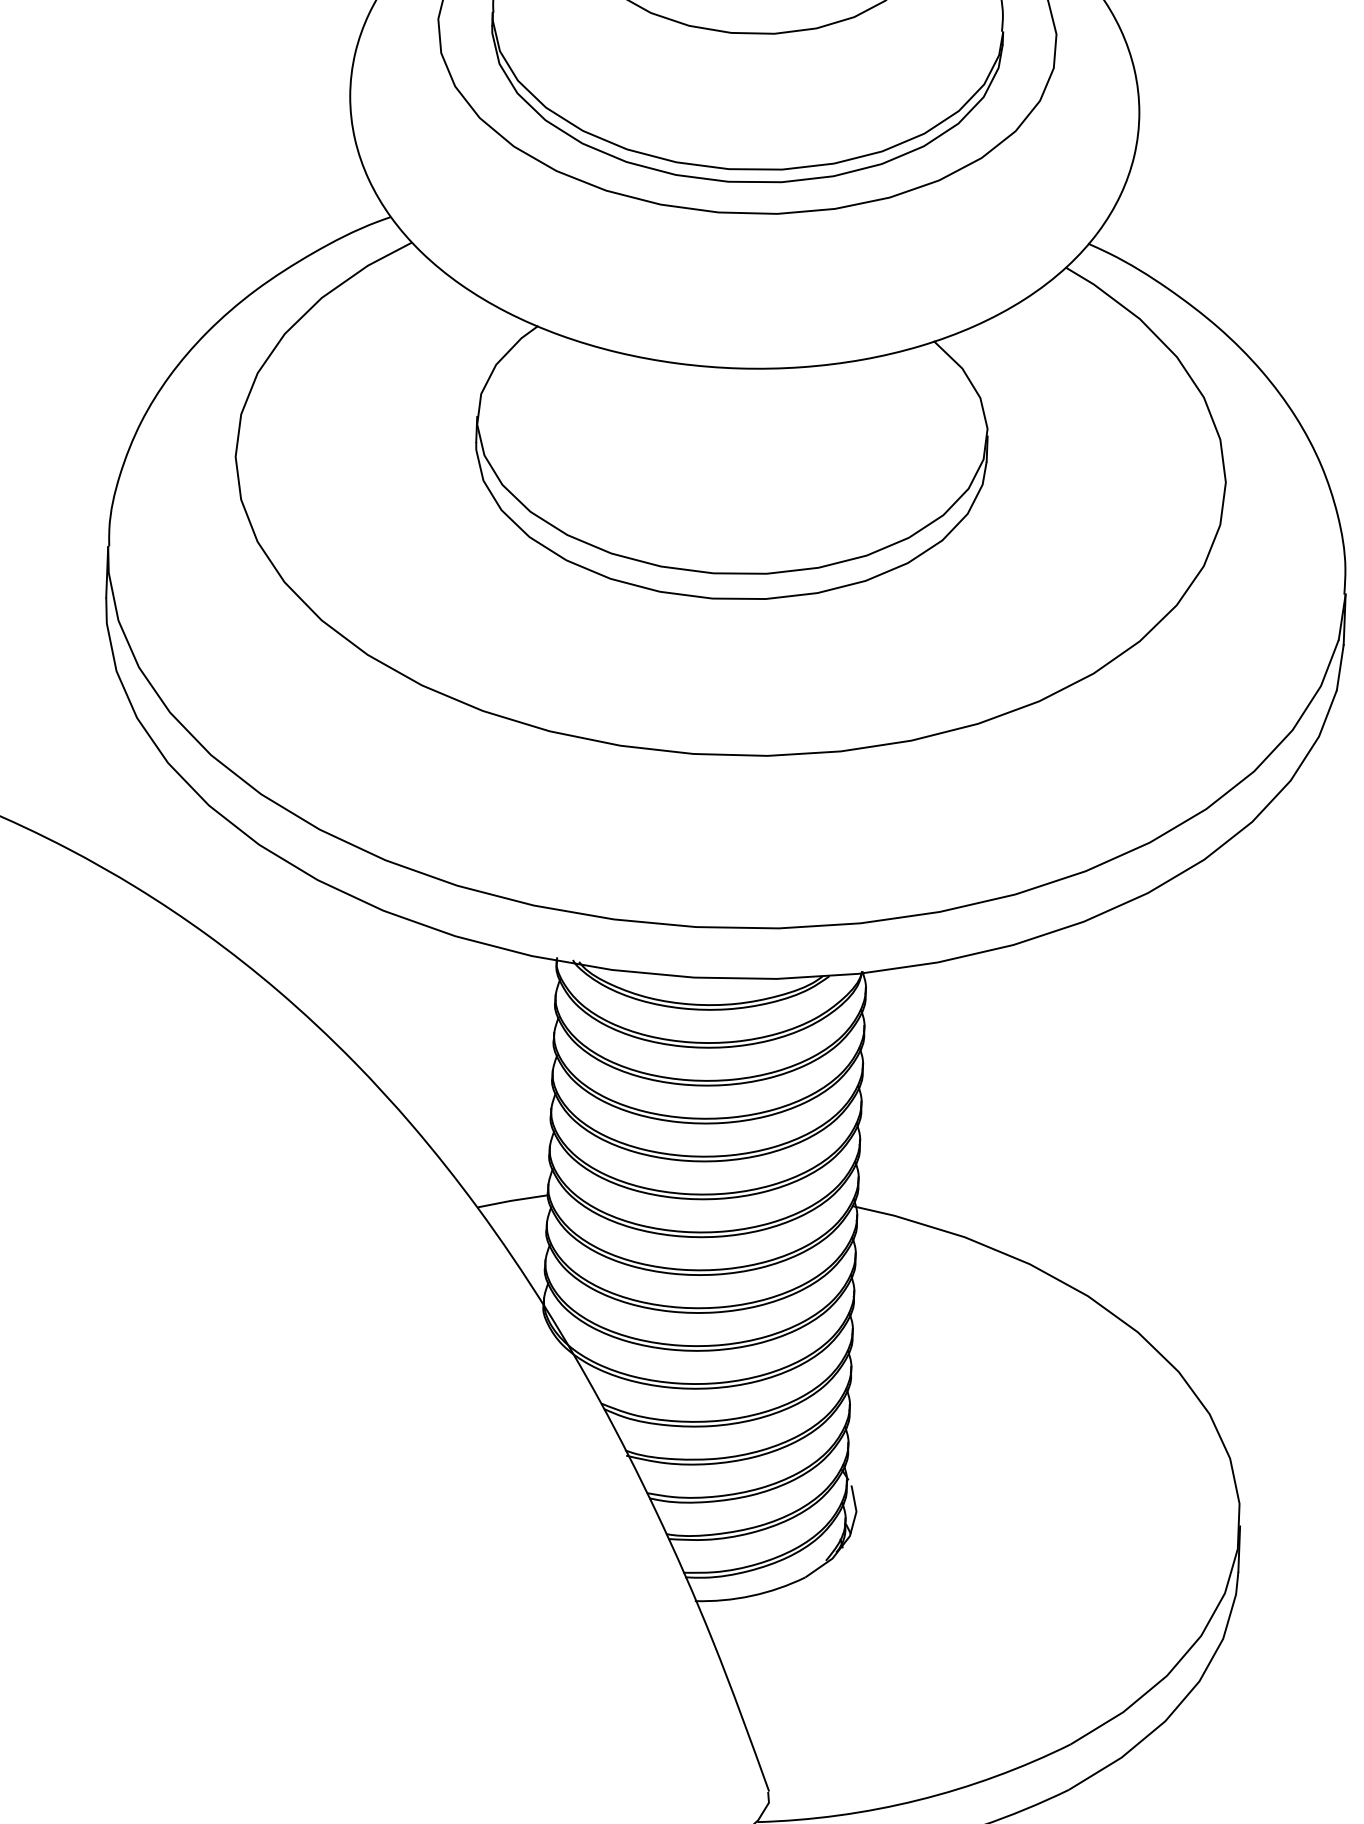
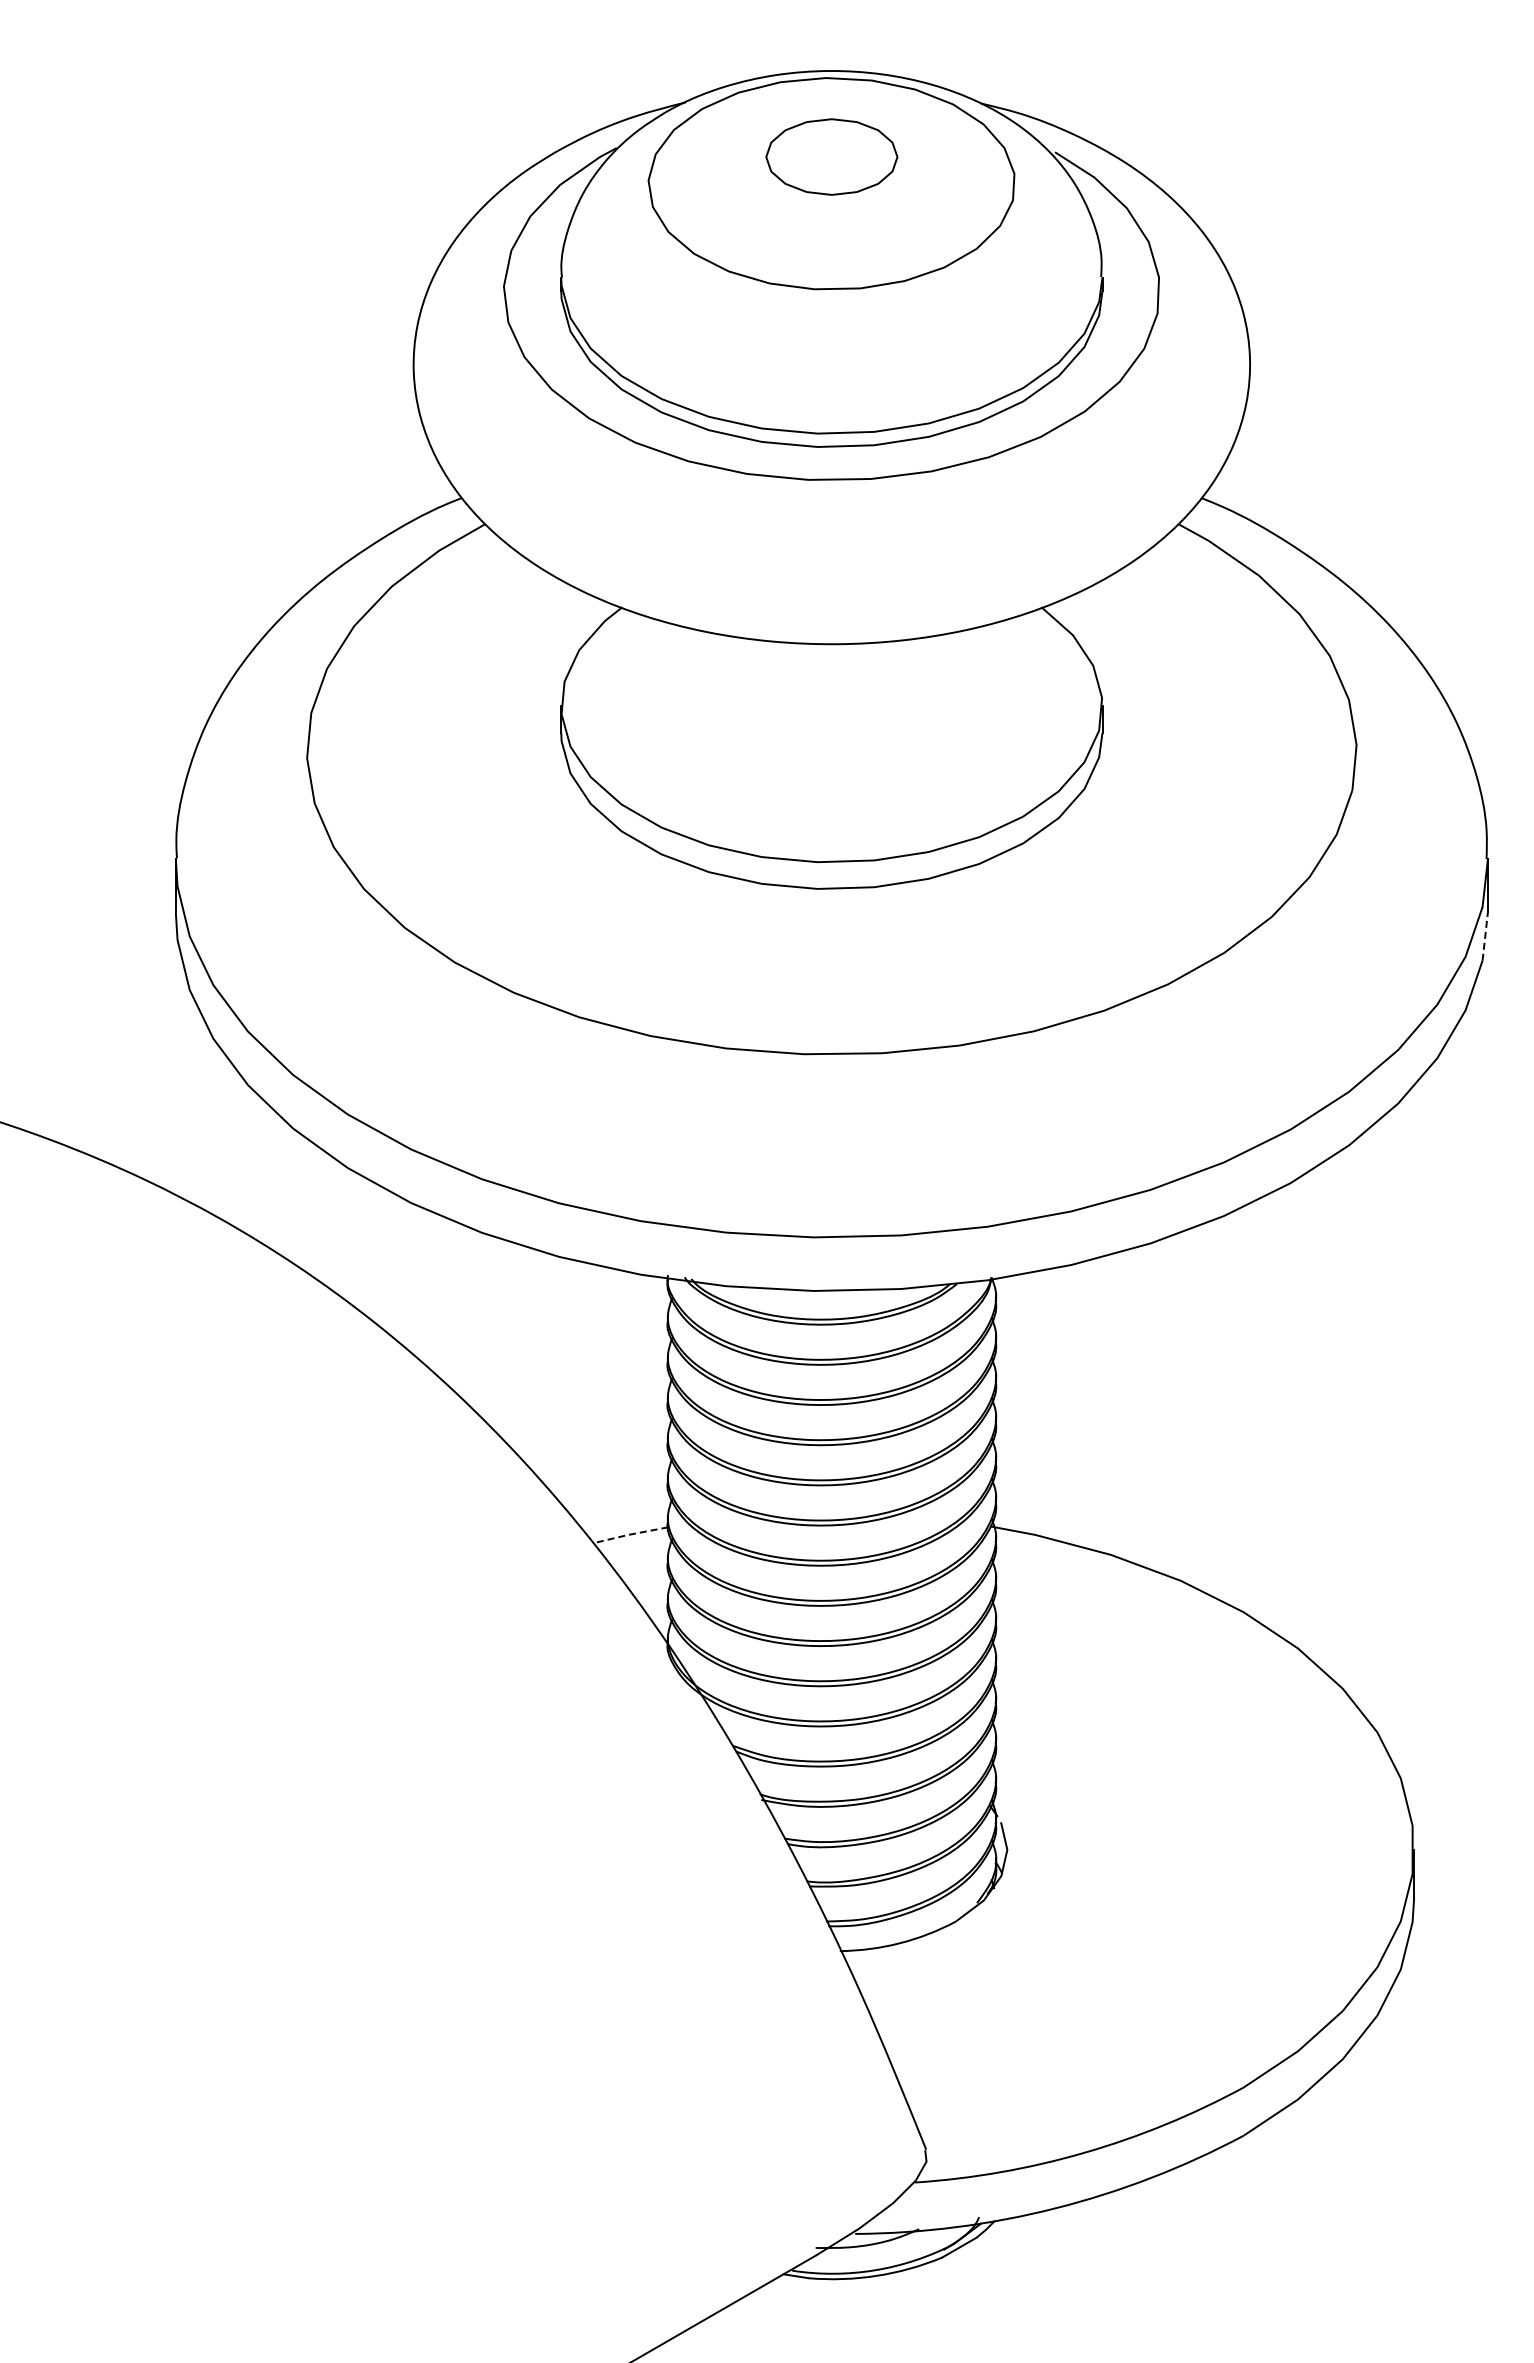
line: (1340, 667) -> (1485, 936), solid -> dashed
line: (512, 1200) -> (630, 1534), solid -> dashed

